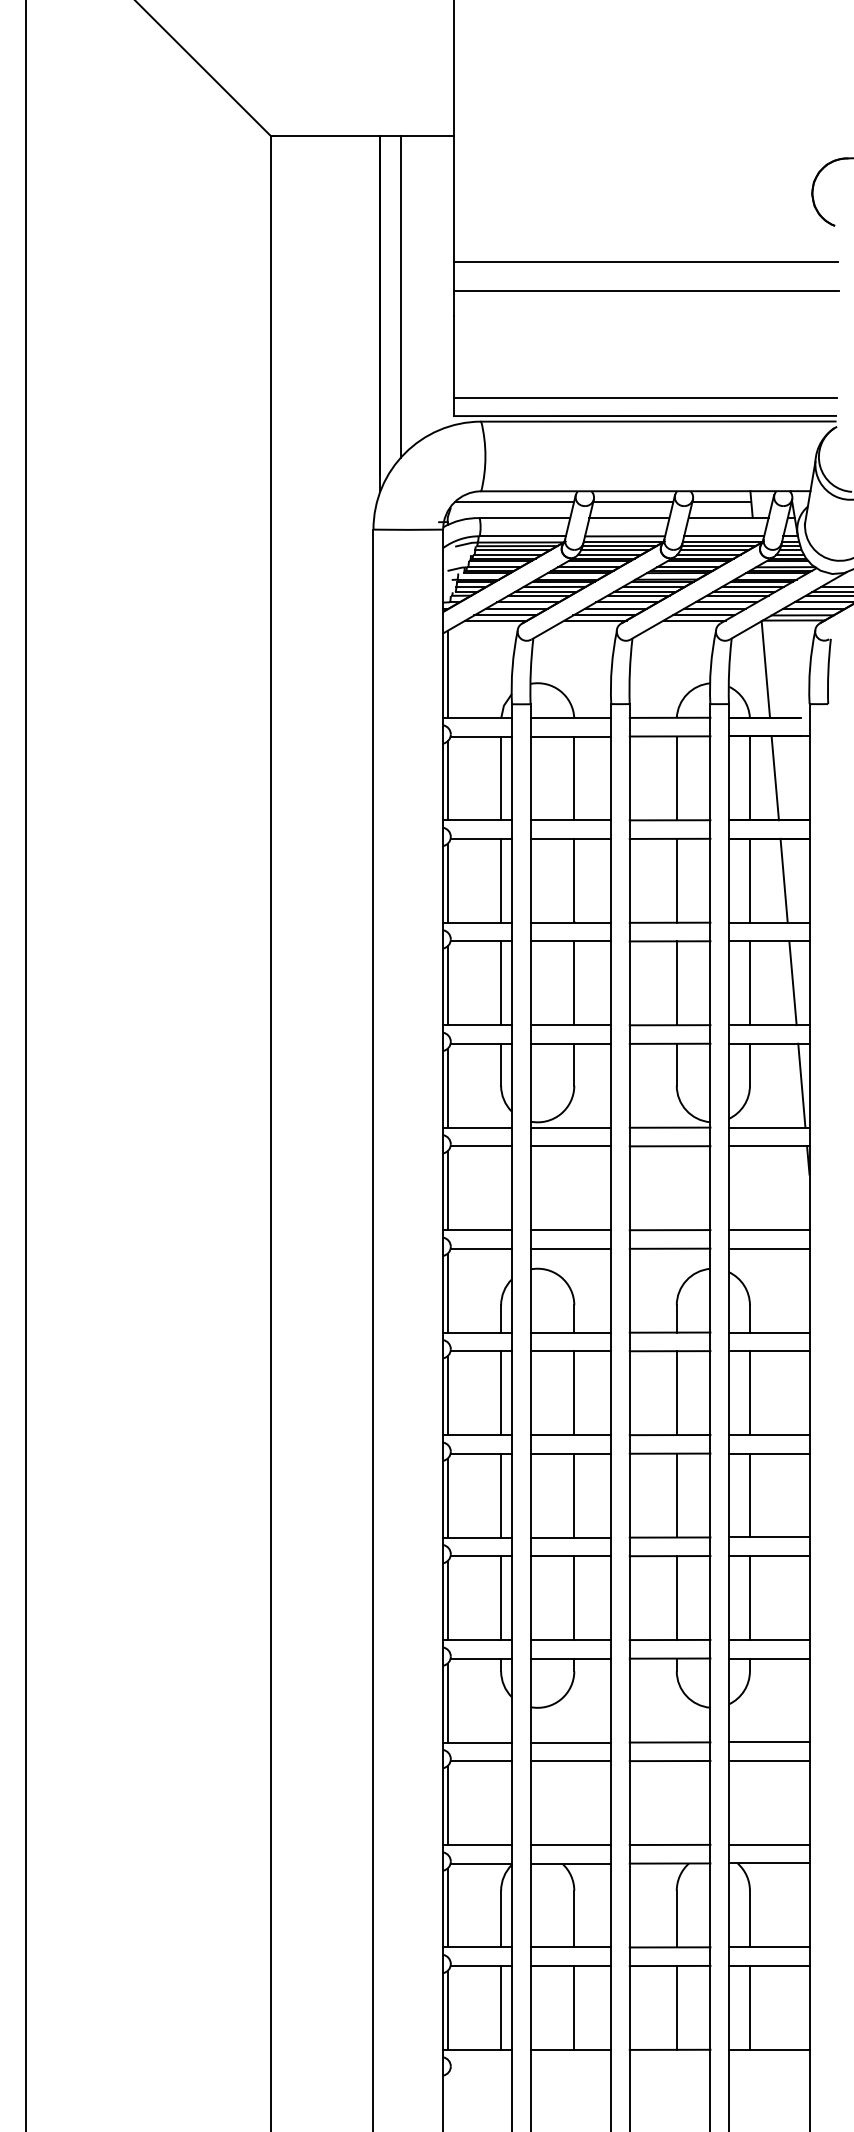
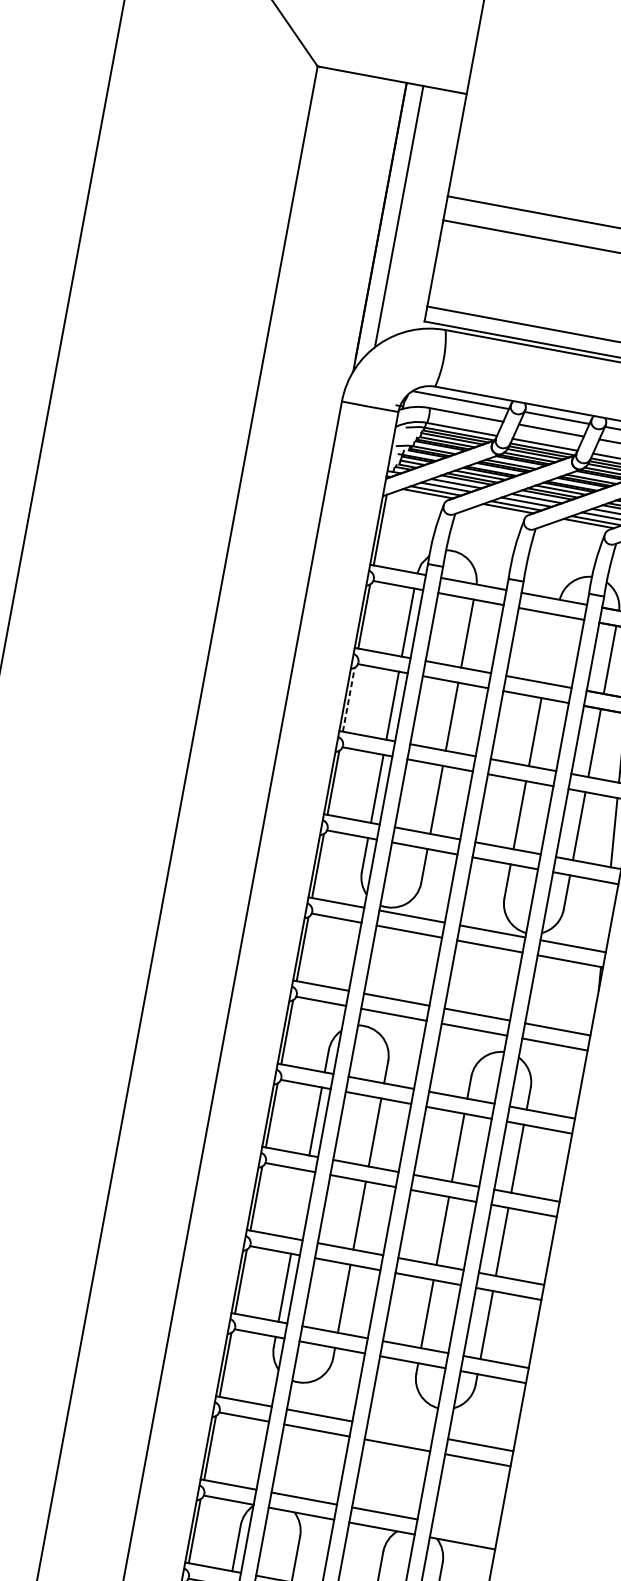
line: (676, 778) -> (550, 649), removed
line: (447, 882) -> (348, 698), solid -> dashed
line: (801, 1085) -> (605, 916), removed
line: (501, 1495) -> (300, 1204), removed
line: (669, 1742) -> (399, 1430), removed
line: (769, 1844) -> (465, 1528), removed

